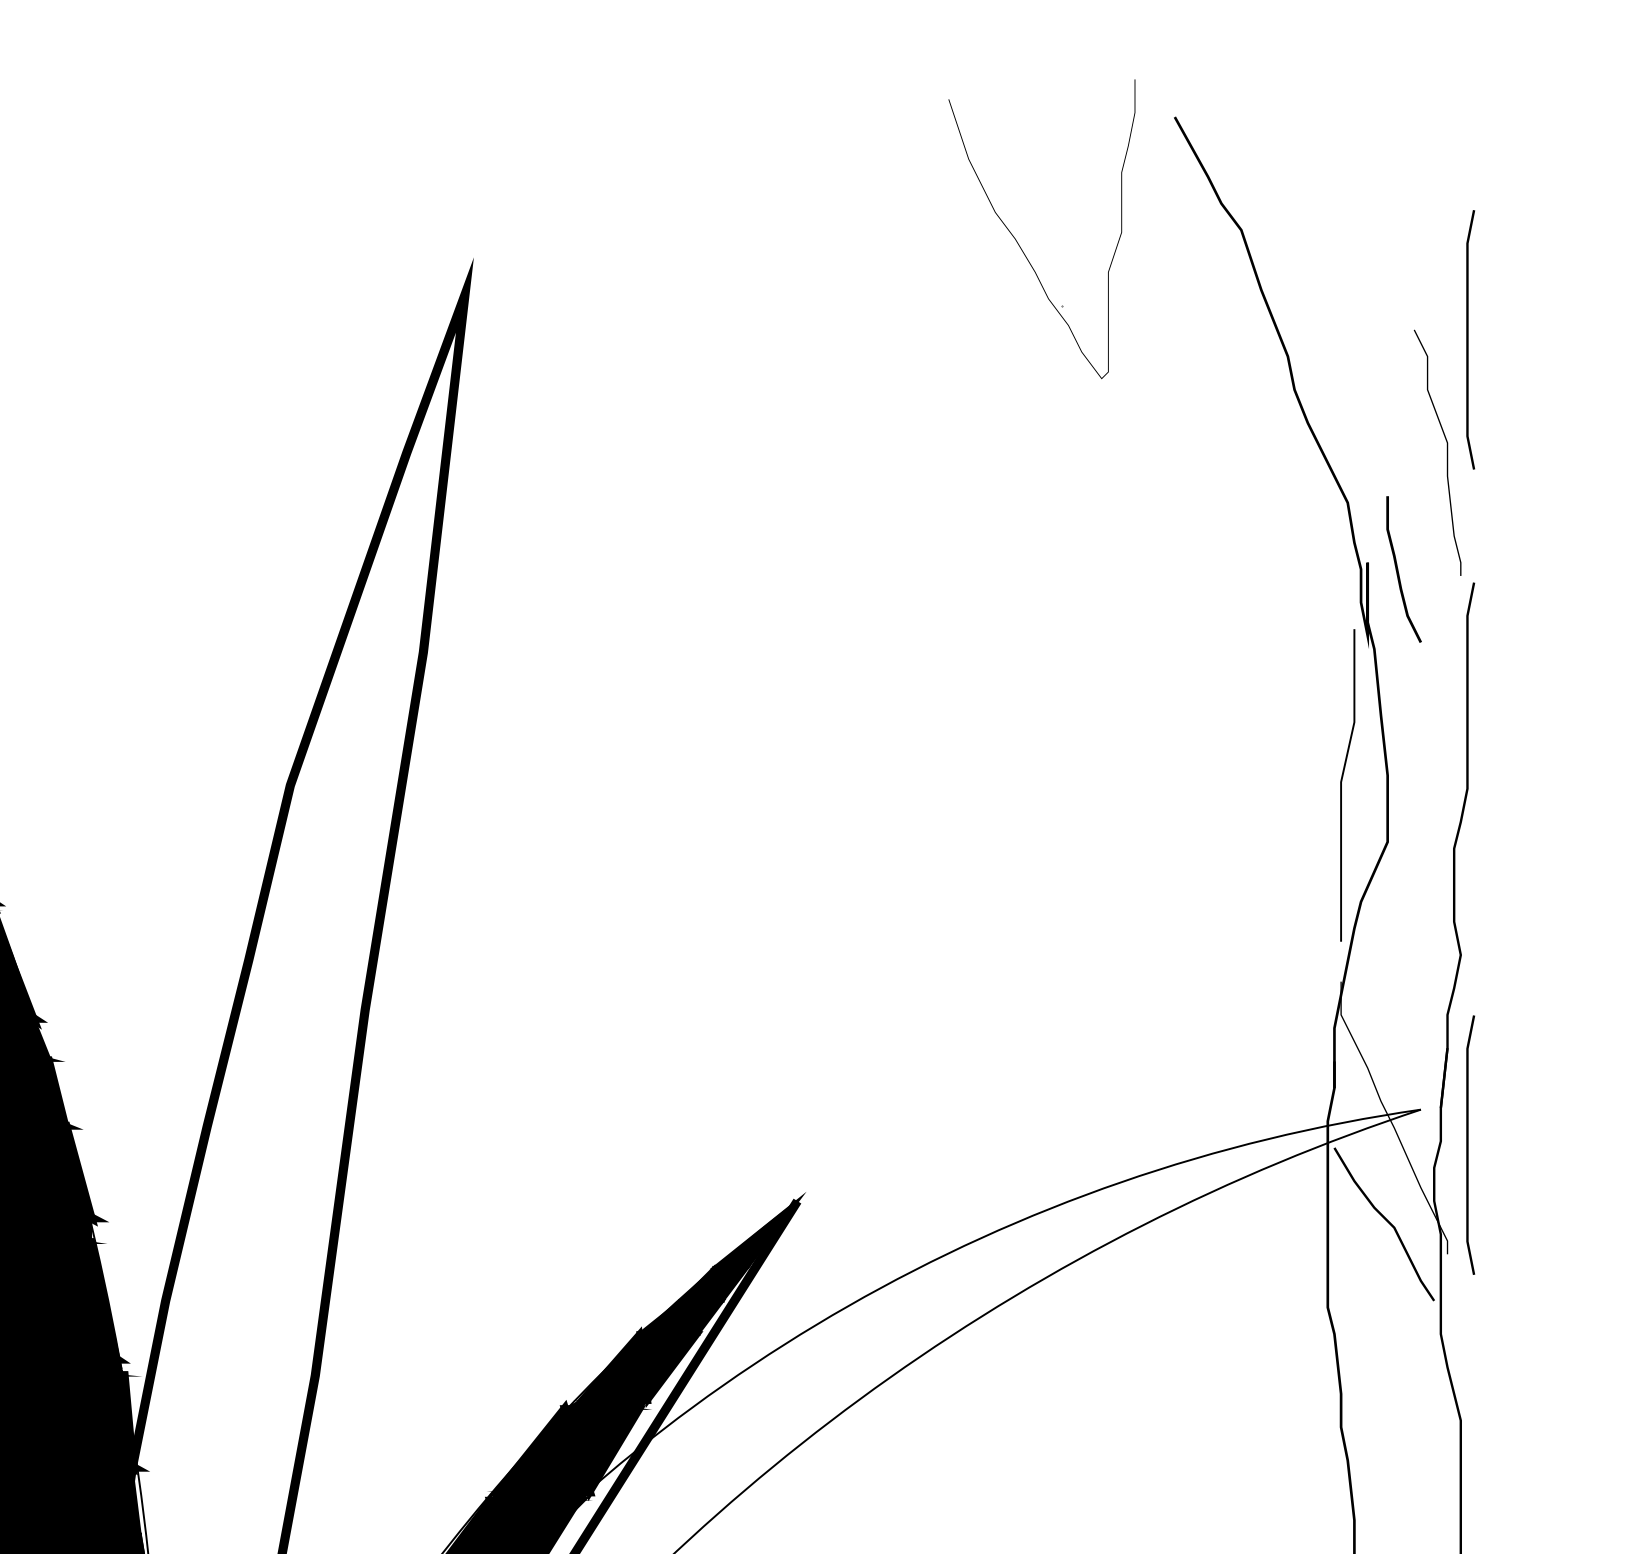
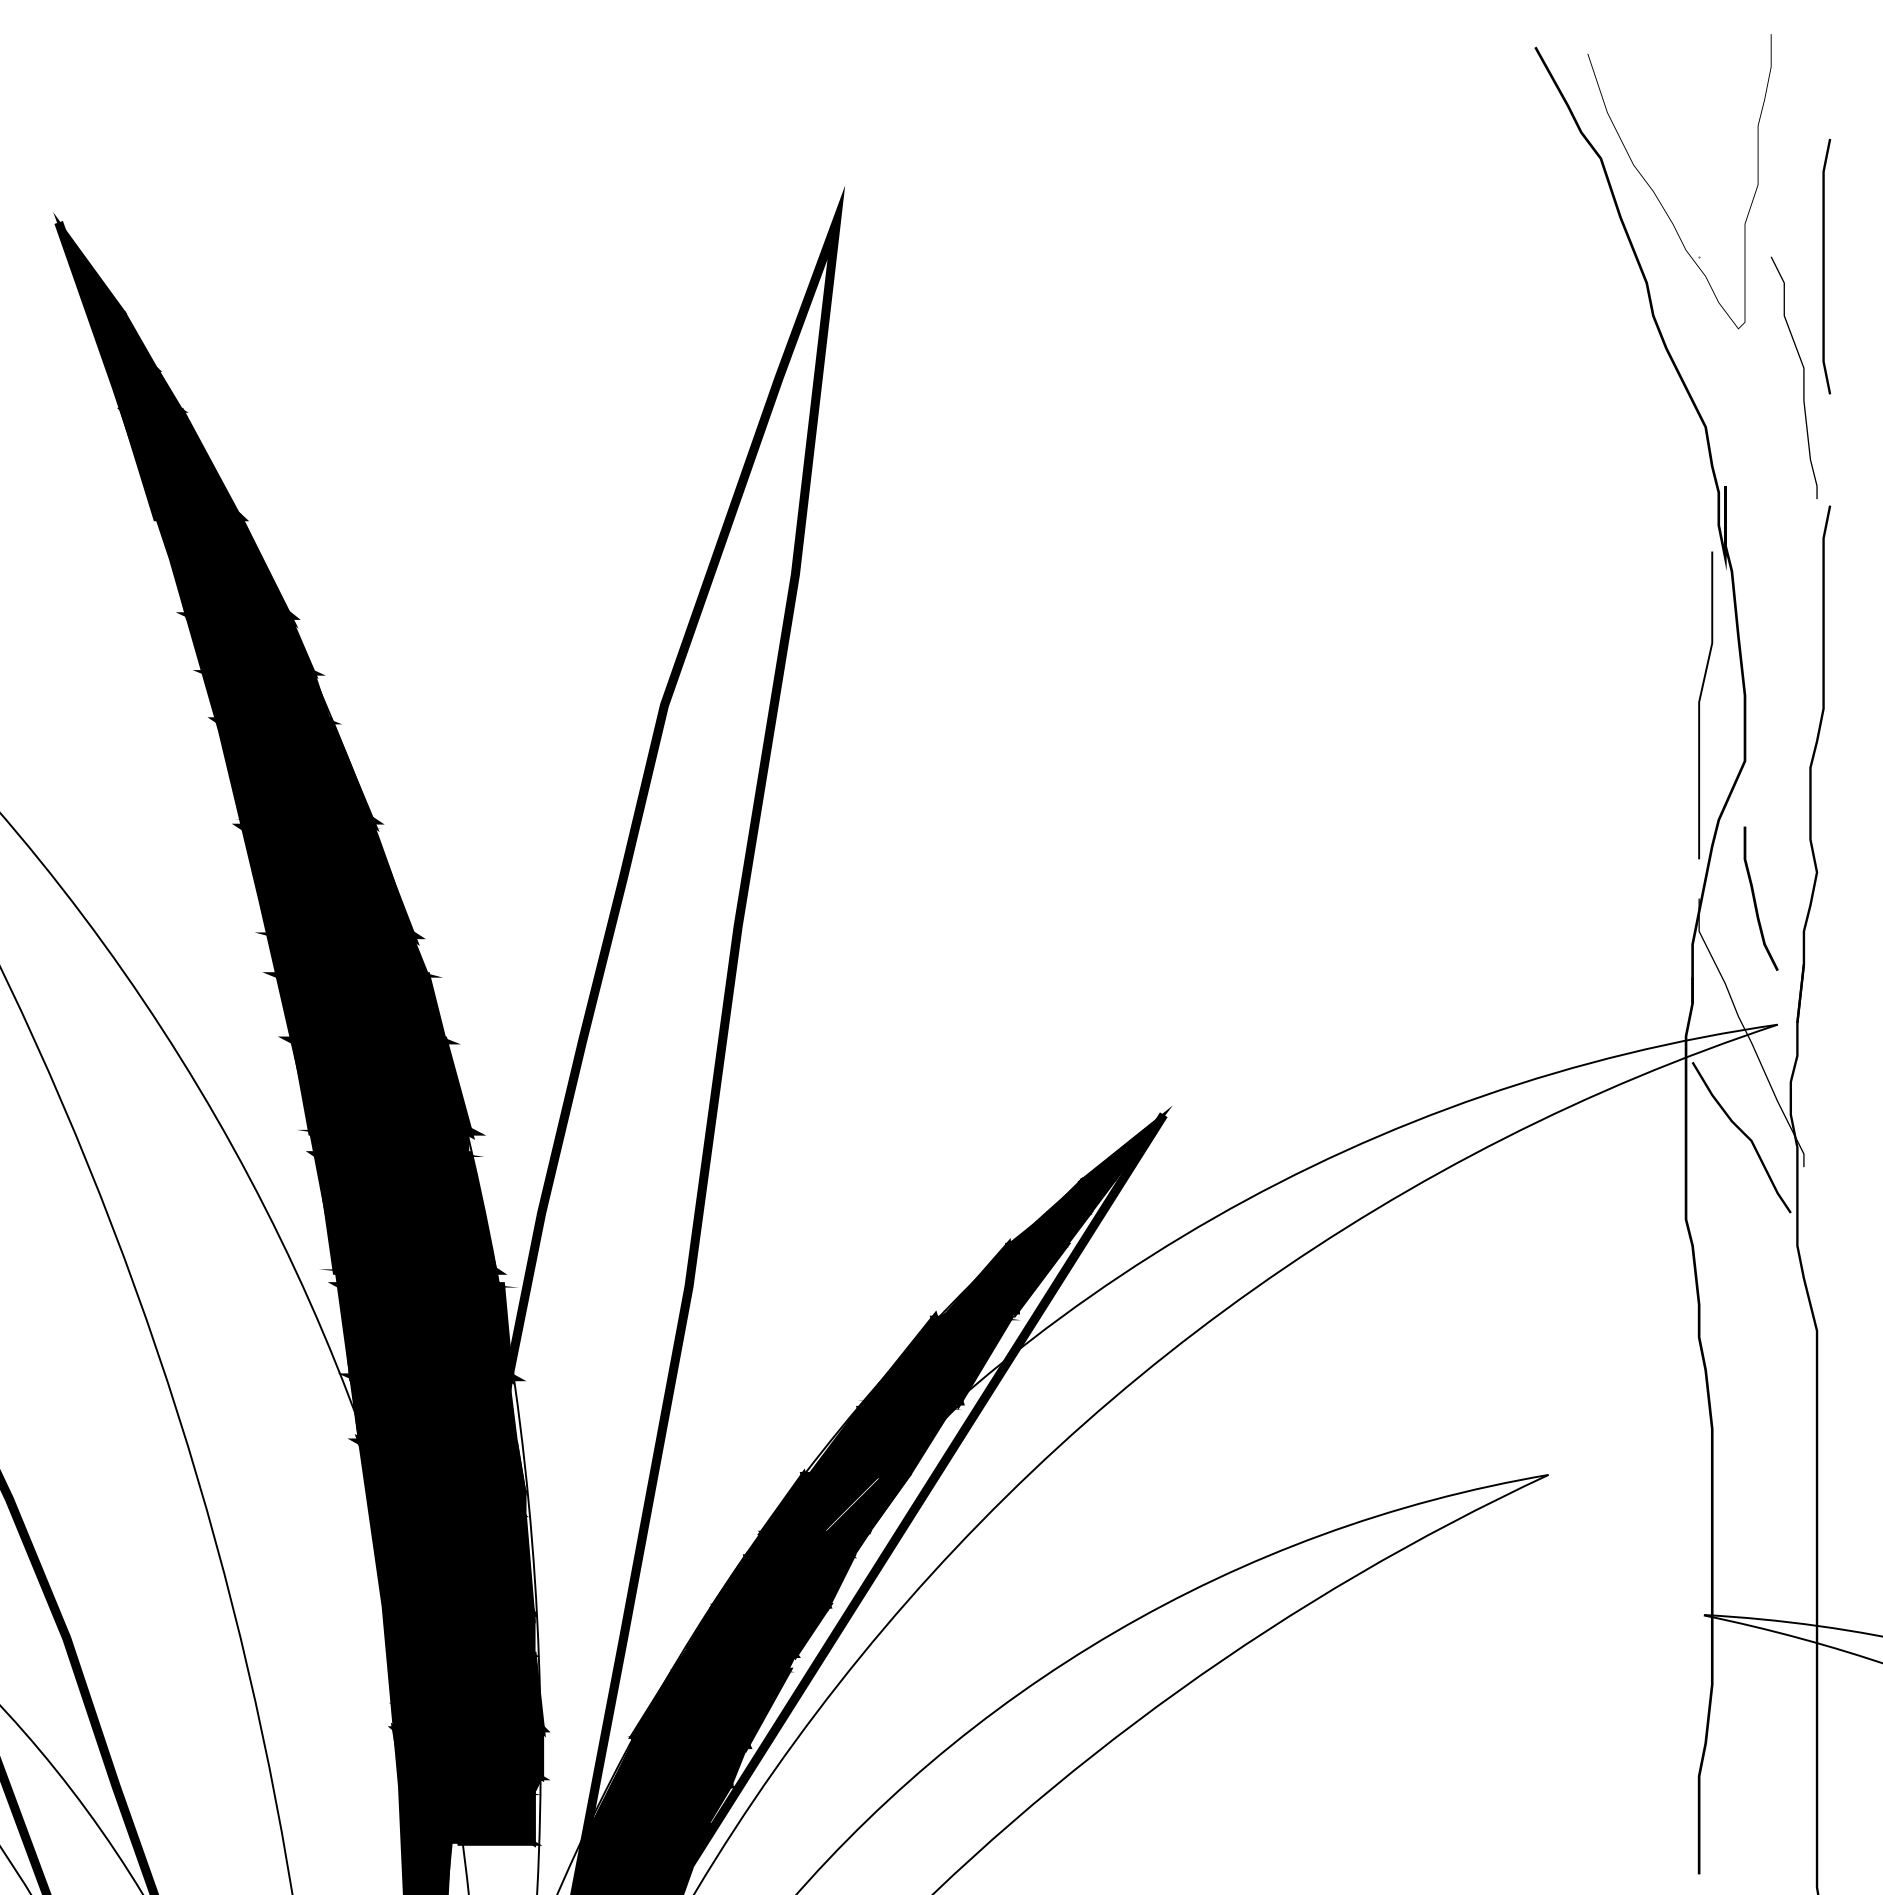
part: (1017, 241) -> (1655, 193), moved
curve: (1398, 569) -> (1755, 898), moved
line: (1468, 1145) -> (1824, 1059), removed

